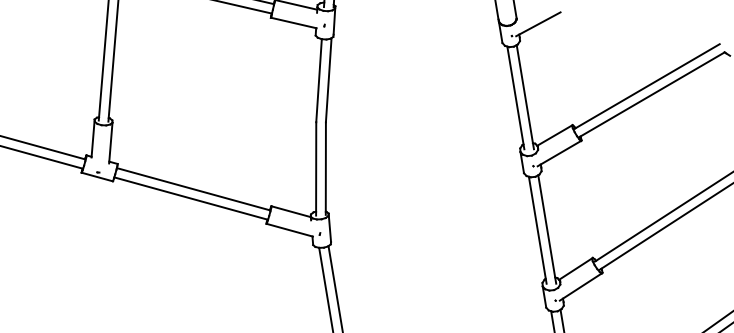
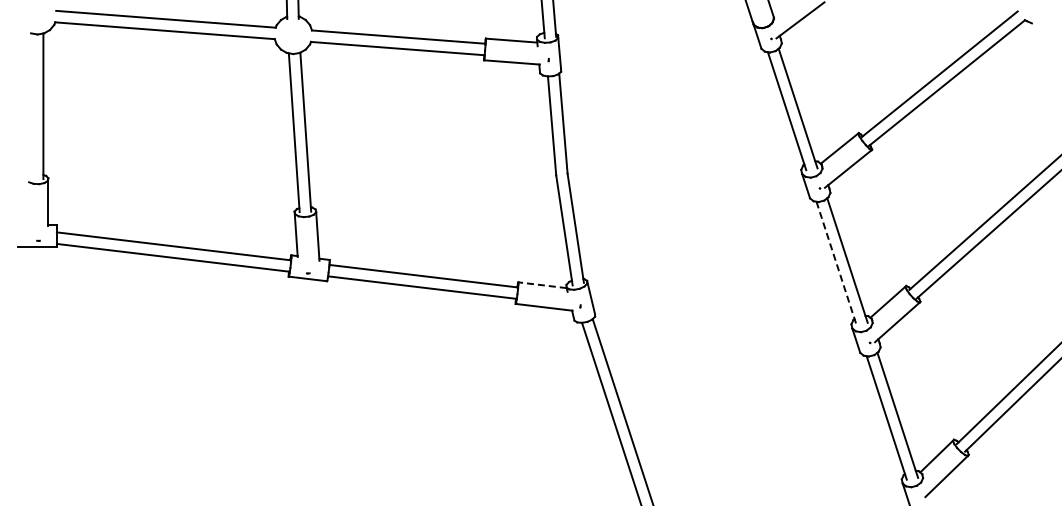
line: (291, 211) -> (542, 285), solid -> dashed
line: (537, 230) -> (836, 263), solid -> dashed

